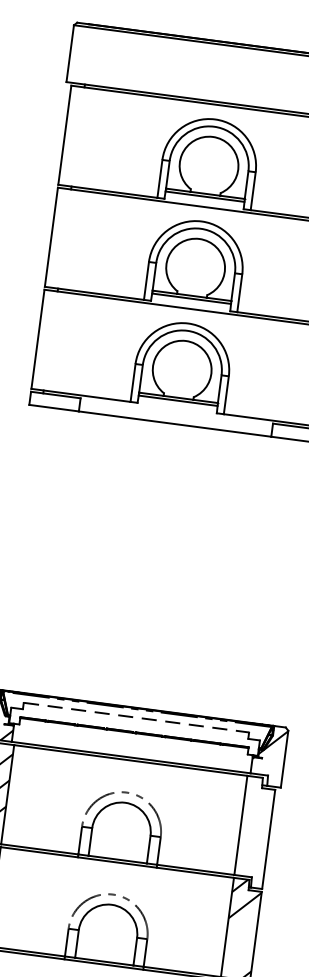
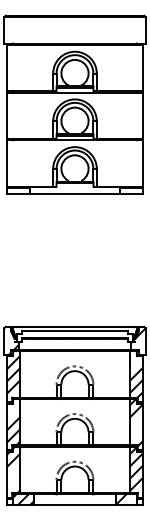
line: (135, 717) -> (74, 331), dashed -> solid
hatch: (253, 844) -> (136, 382), added

